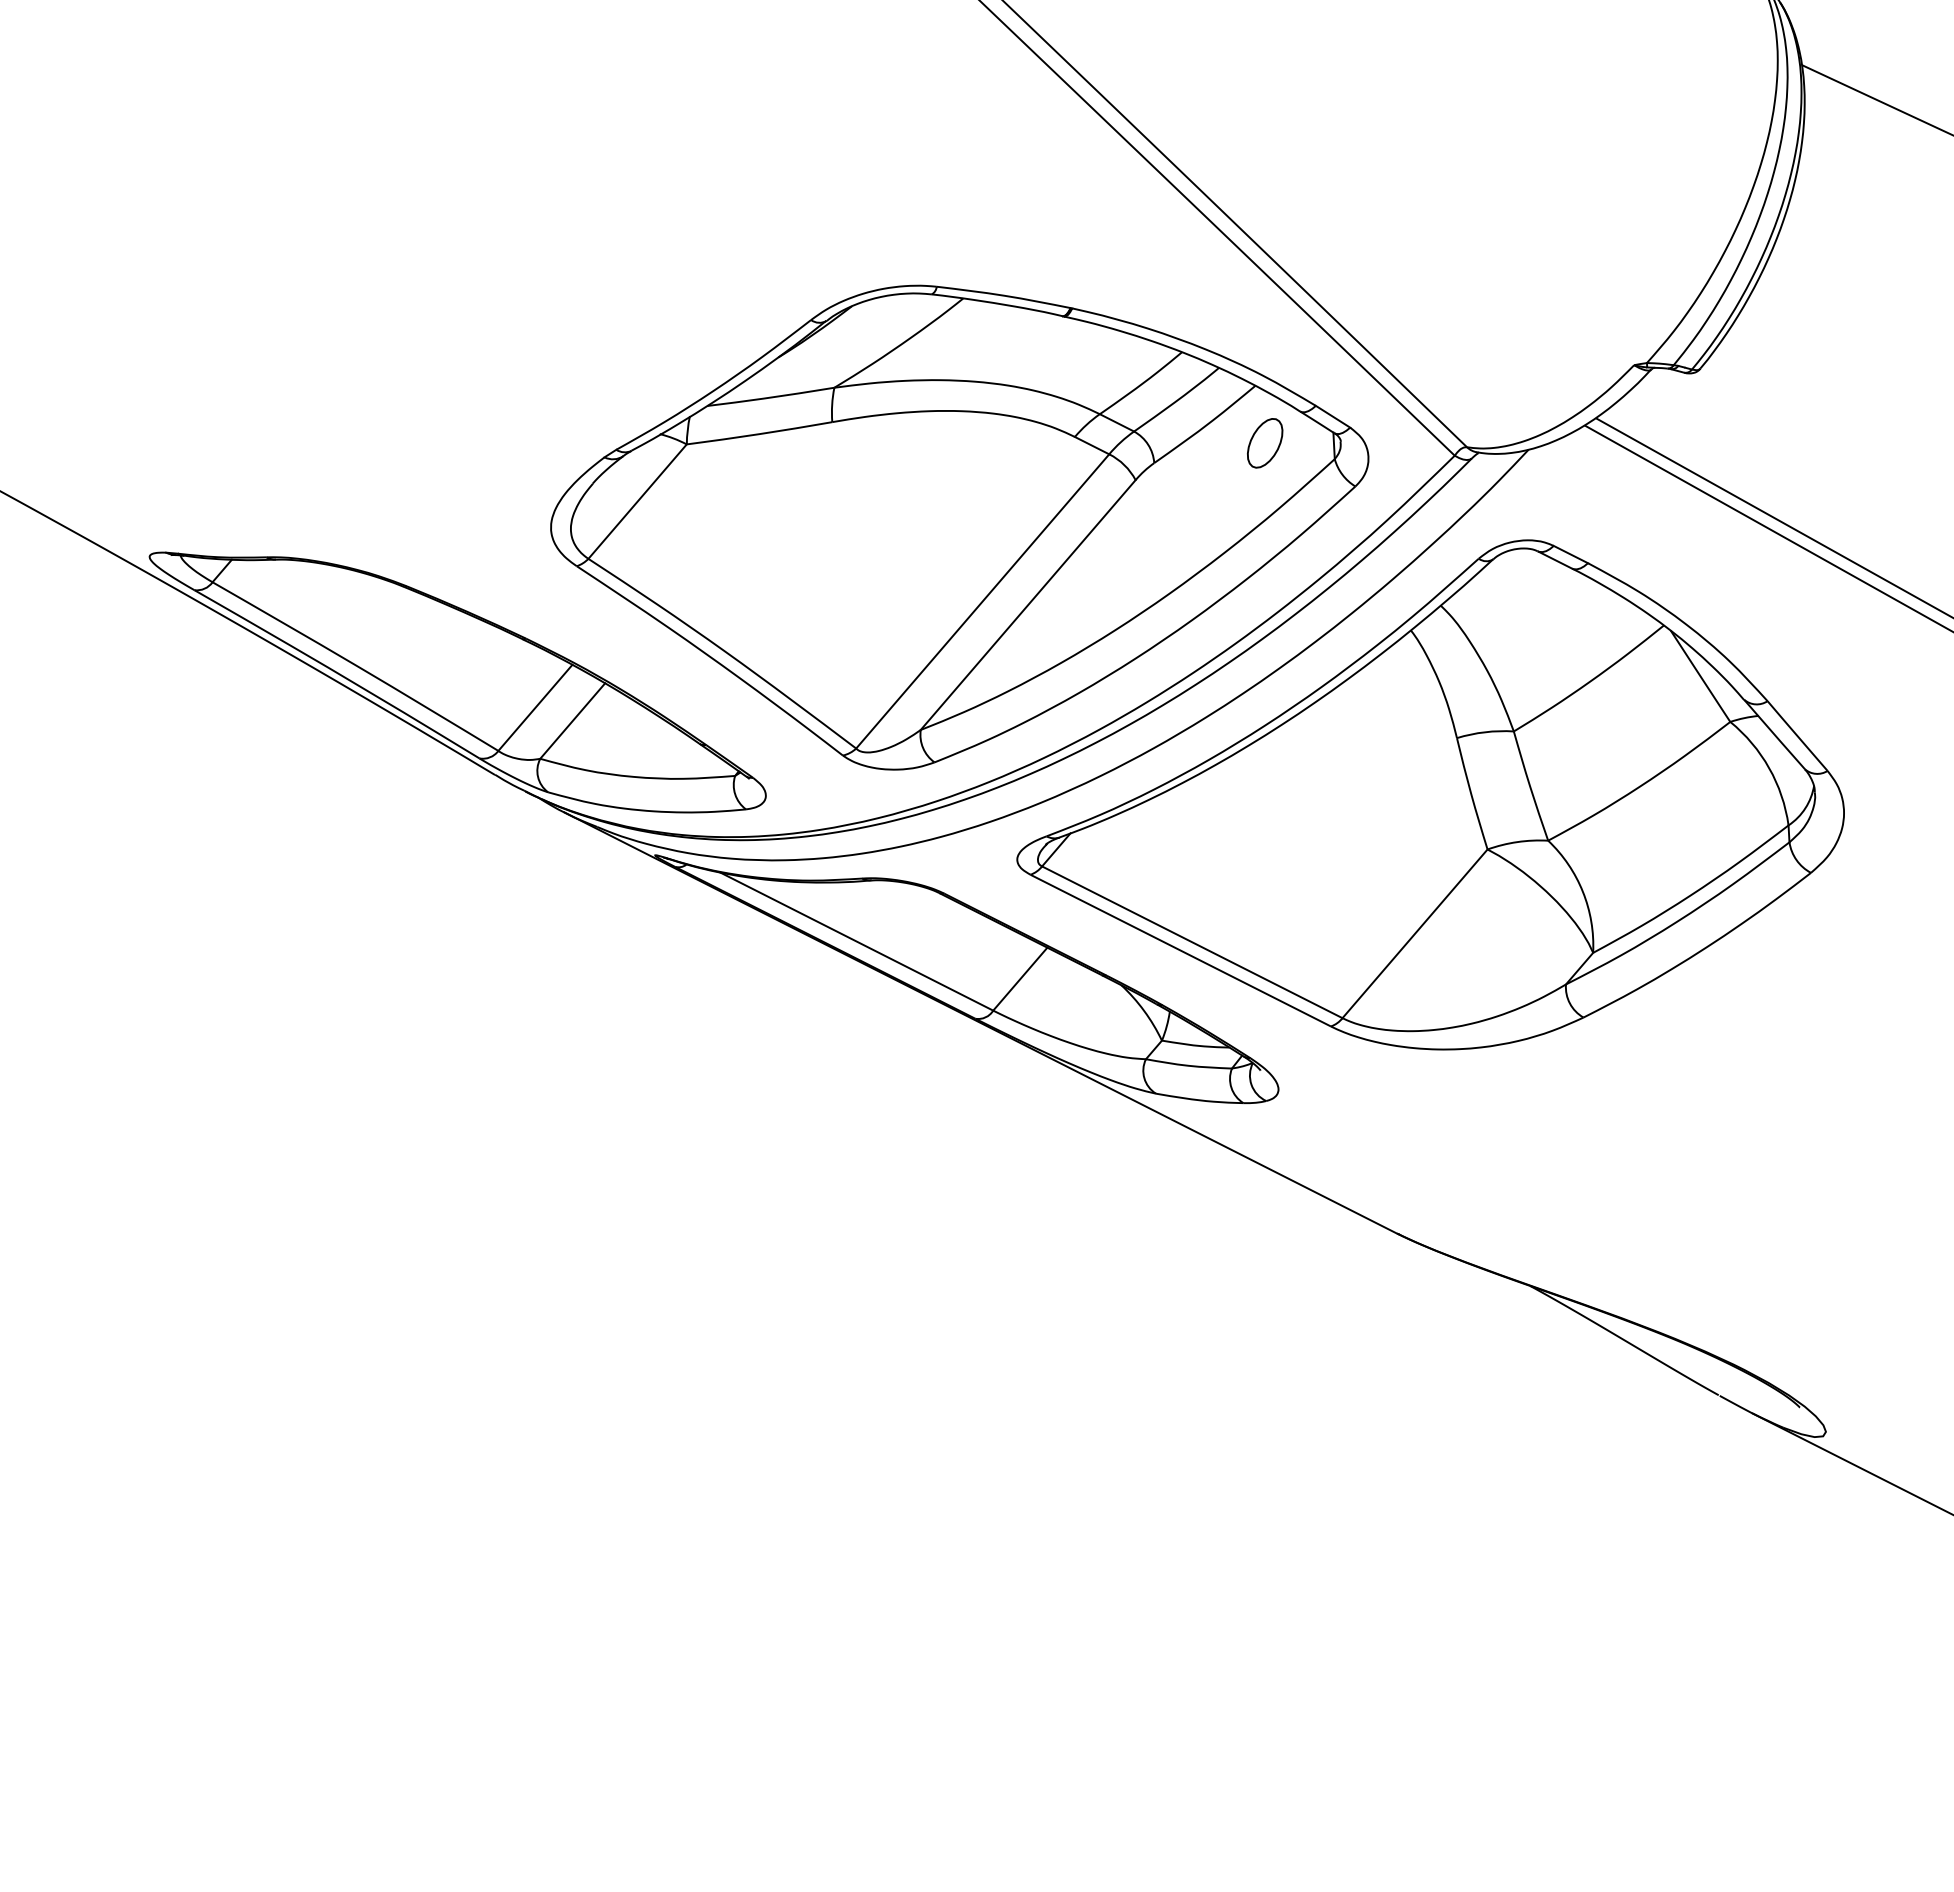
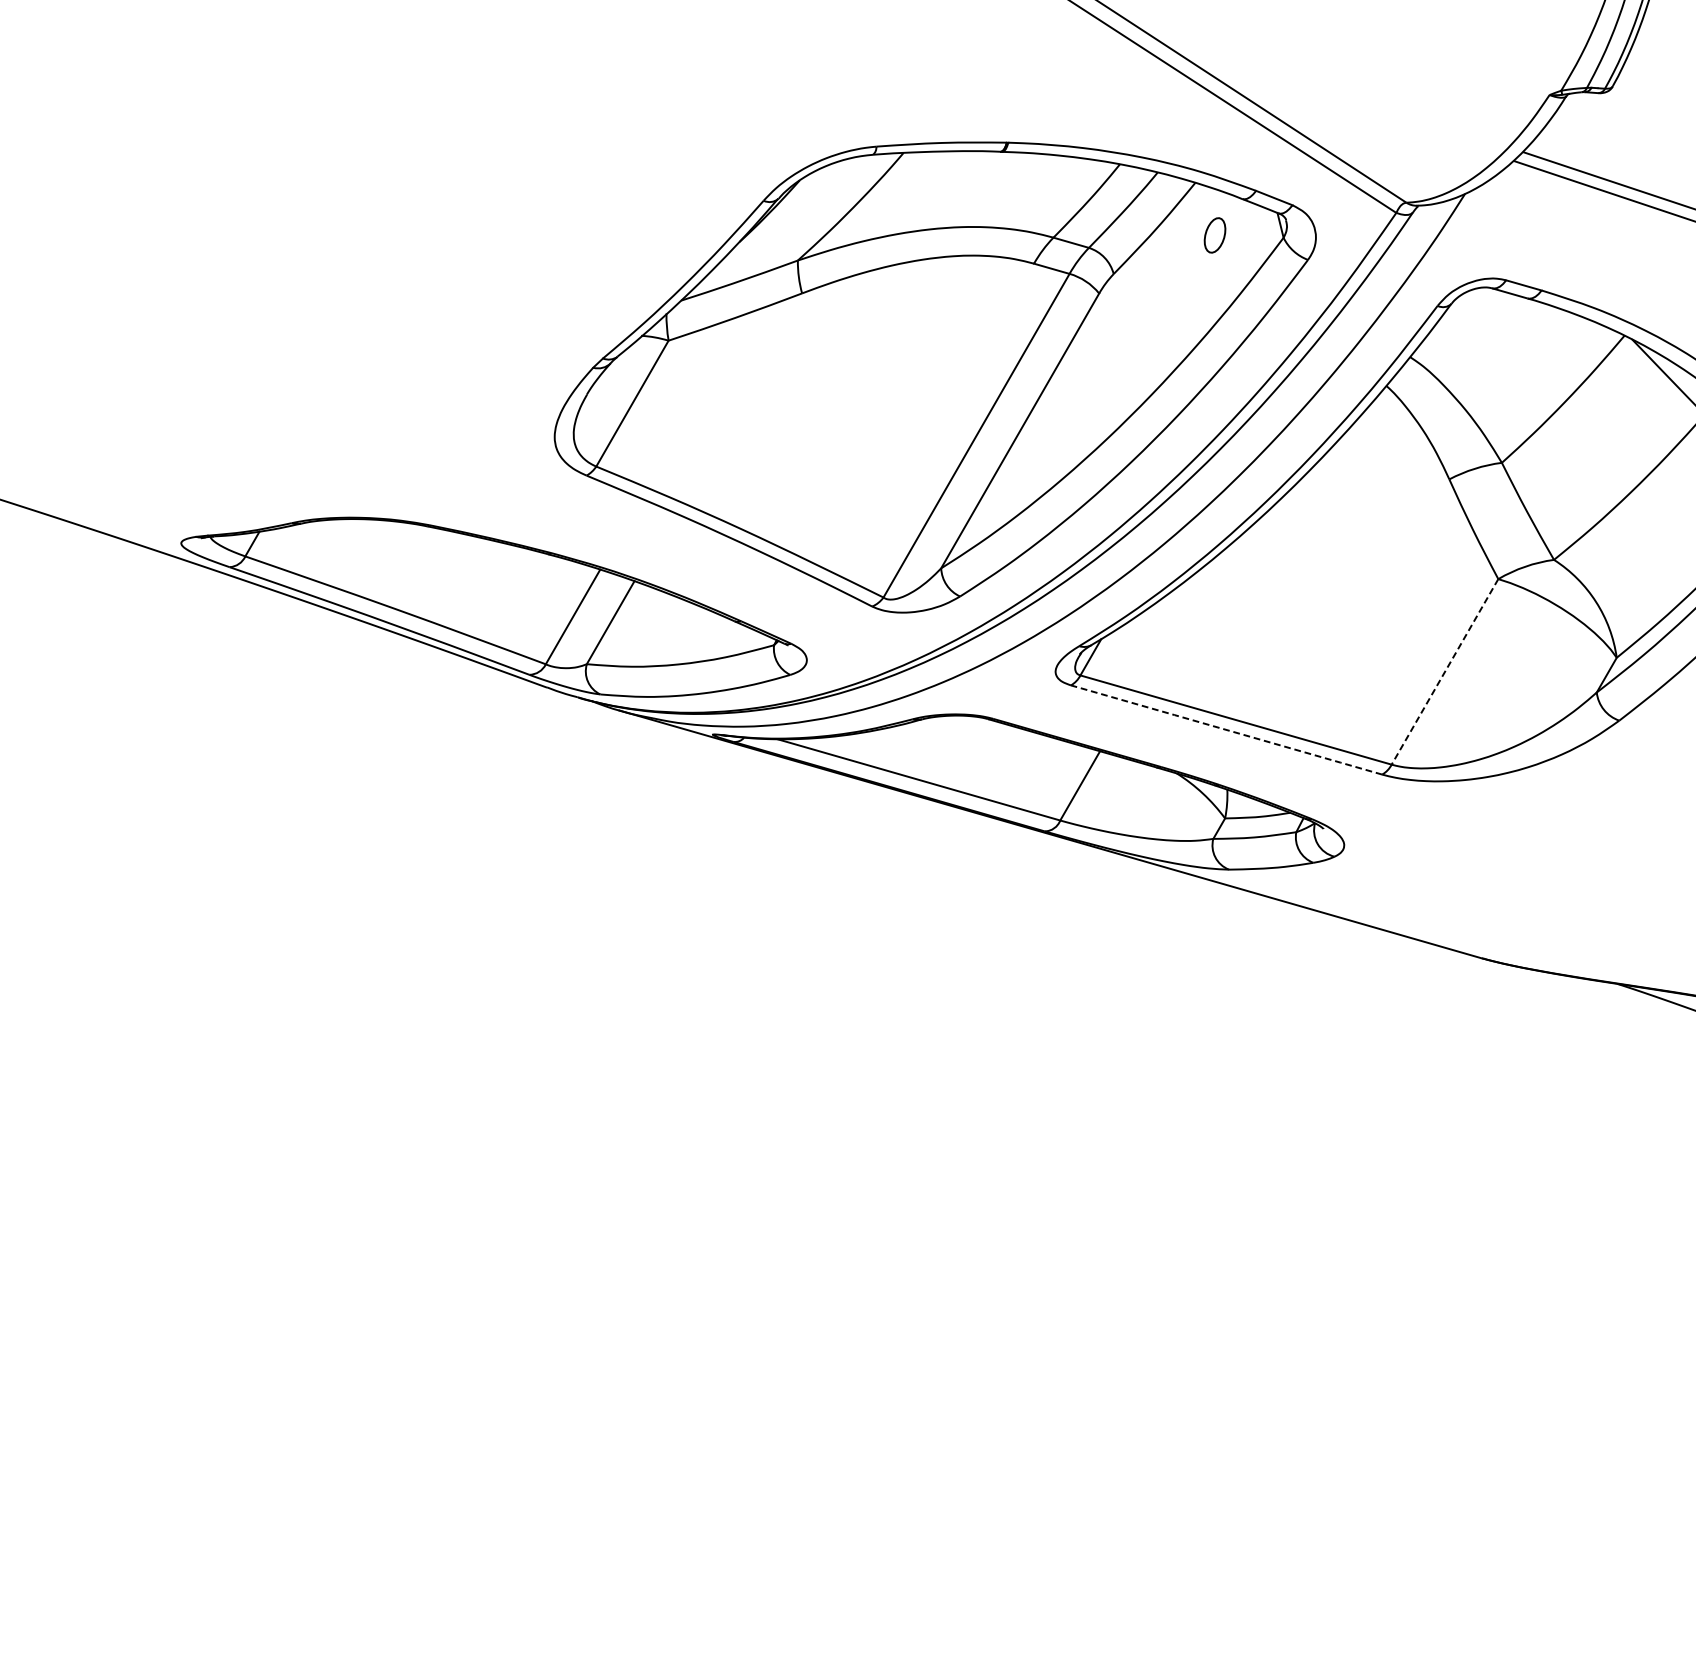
part: (1265, 443) -> (1215, 235), size x0.7
line: (1414, 934) -> (1444, 672), solid -> dashed
line: (1180, 950) -> (1226, 729), solid -> dashed

